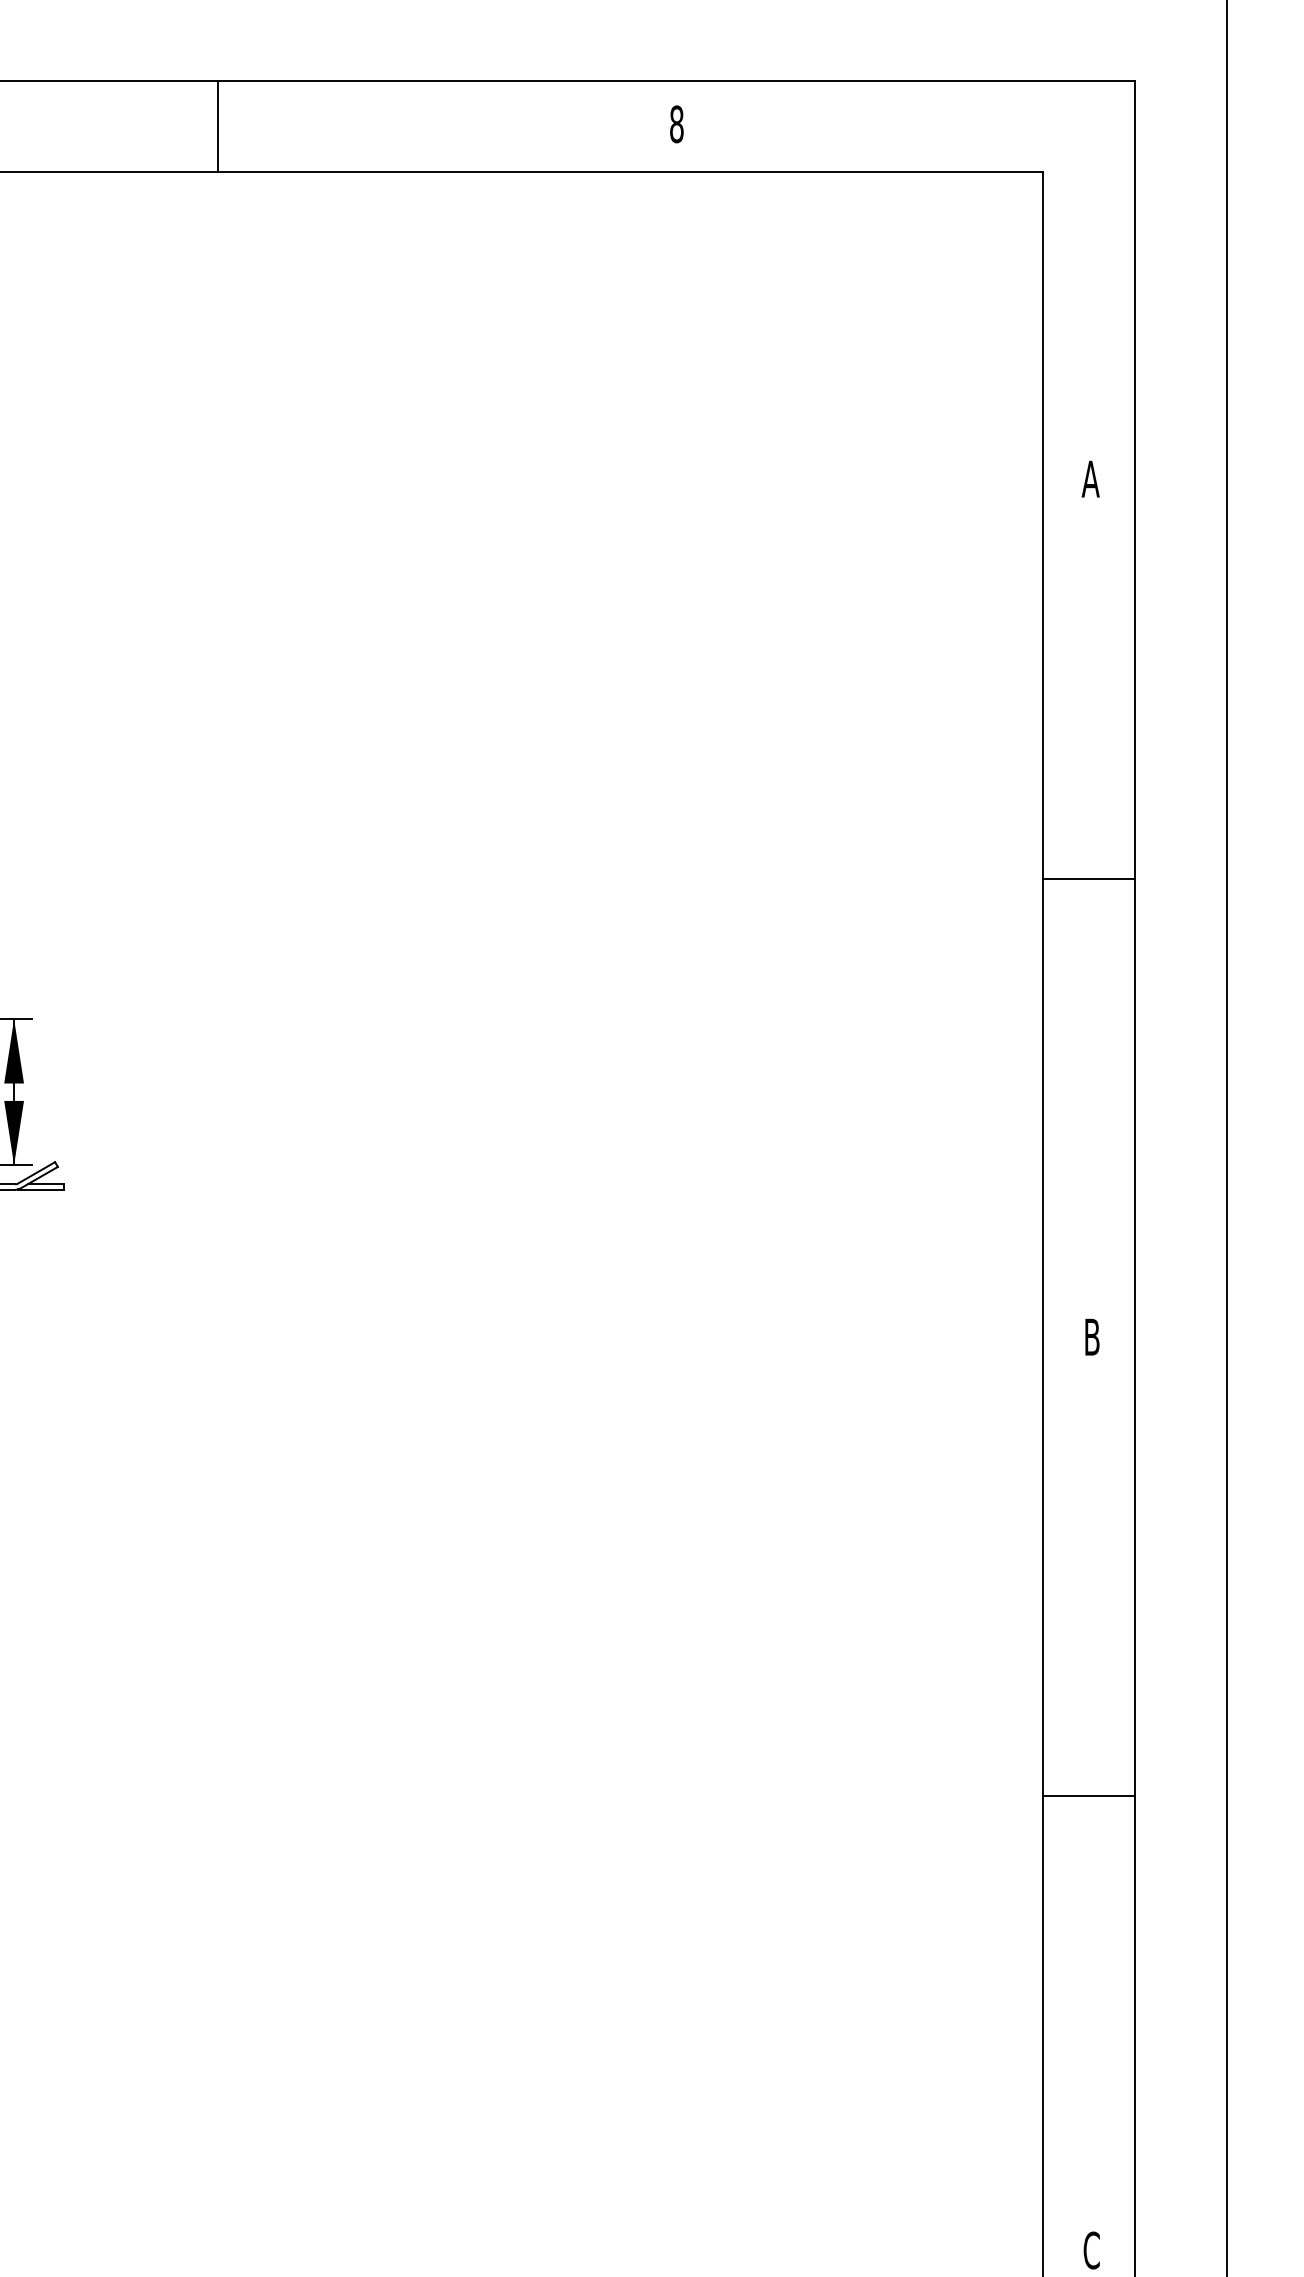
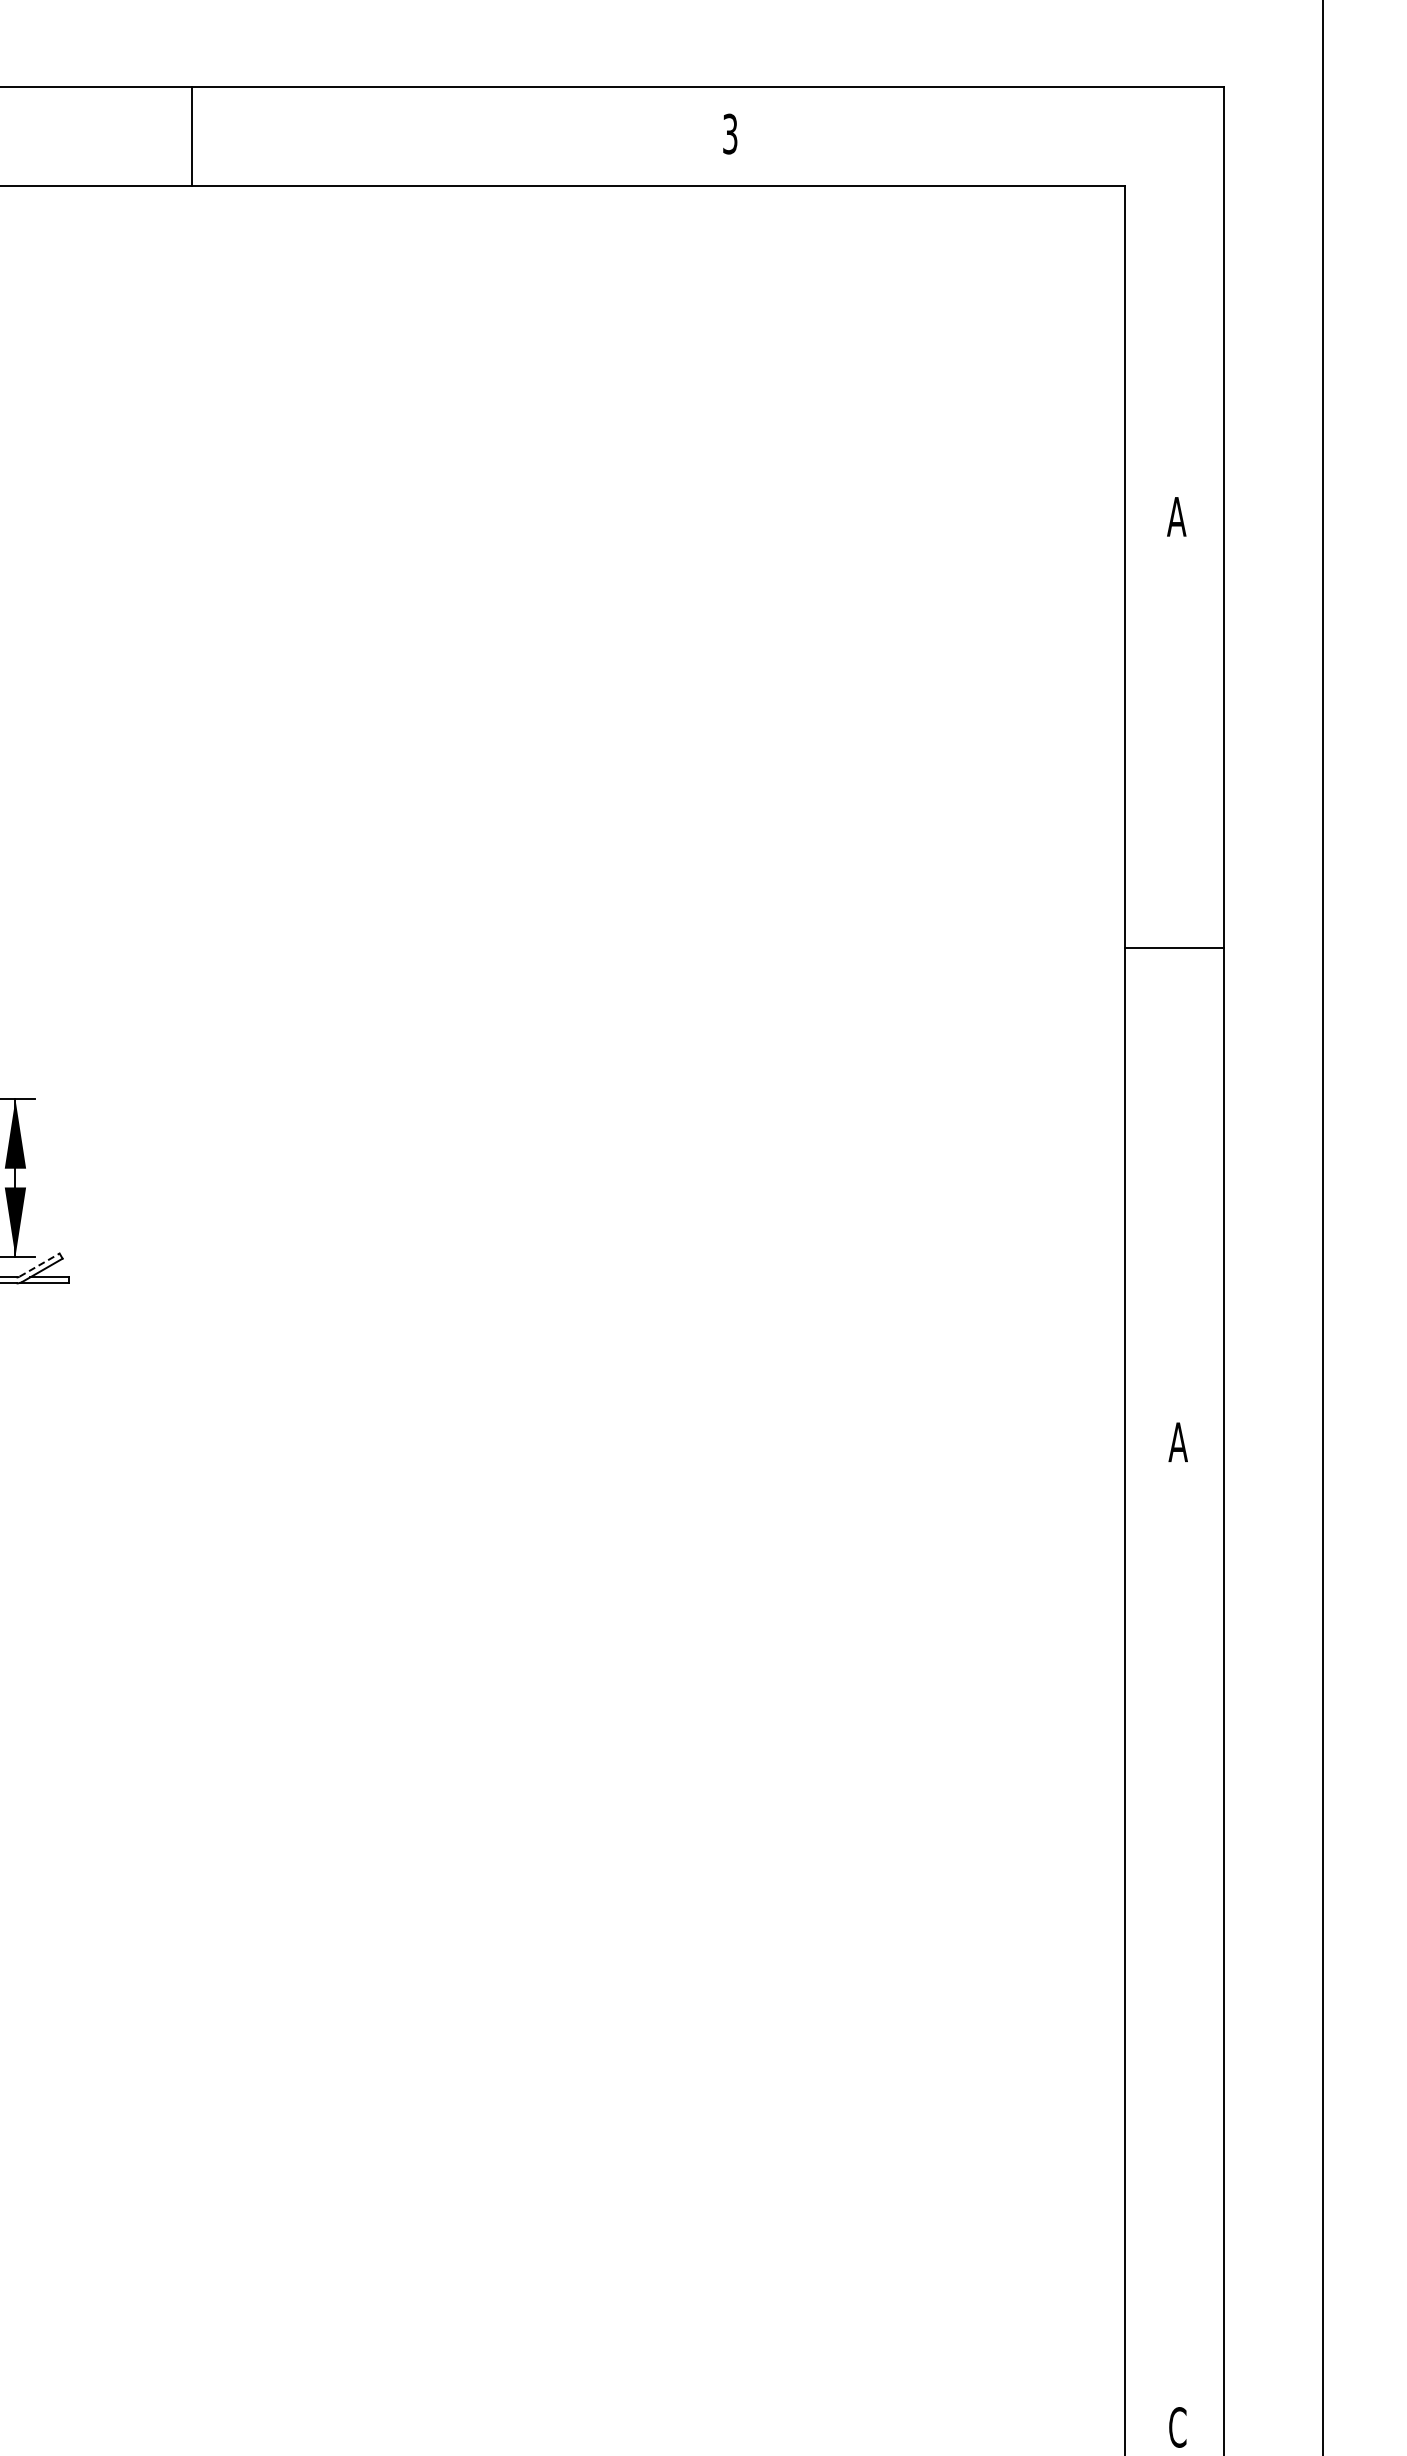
text: (677, 123) -> (730, 133), 8 -> 3
line: (217, 126) -> (191, 136), moved
line: (37, 1172) -> (40, 1264), solid -> dashed
text: (1091, 1337) -> (1177, 1442), B -> A
line: (1088, 1796) -> (1174, 1937), removed

